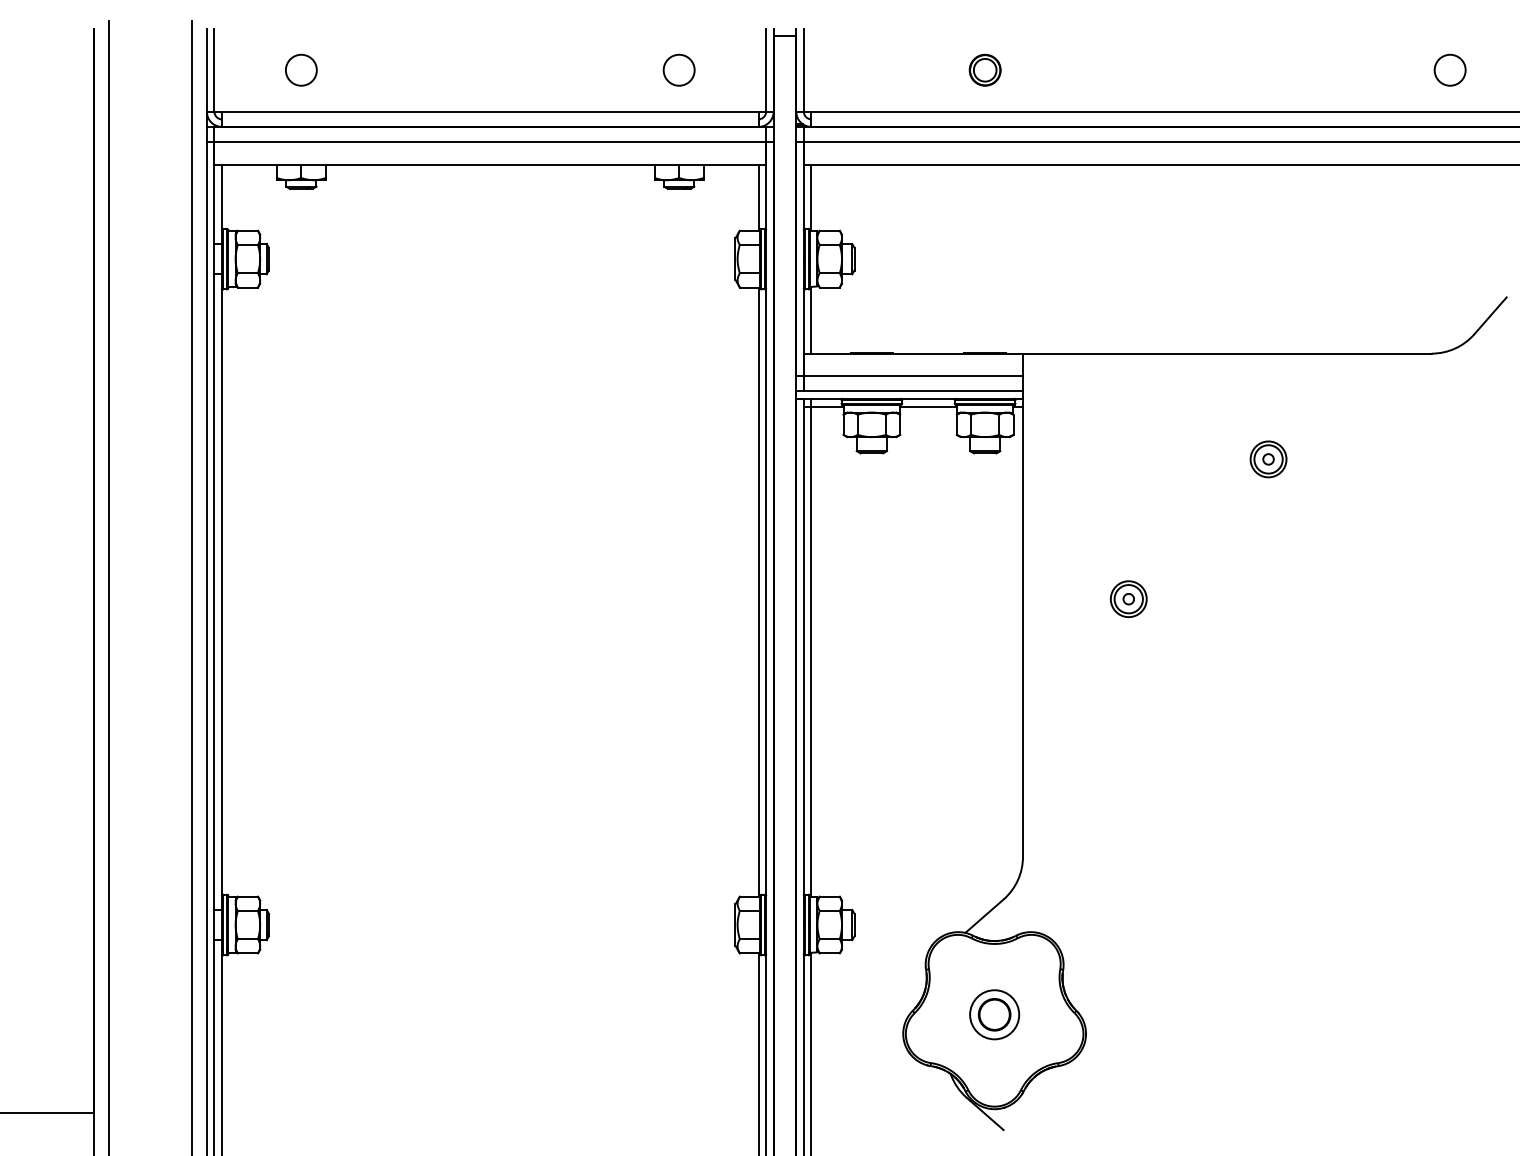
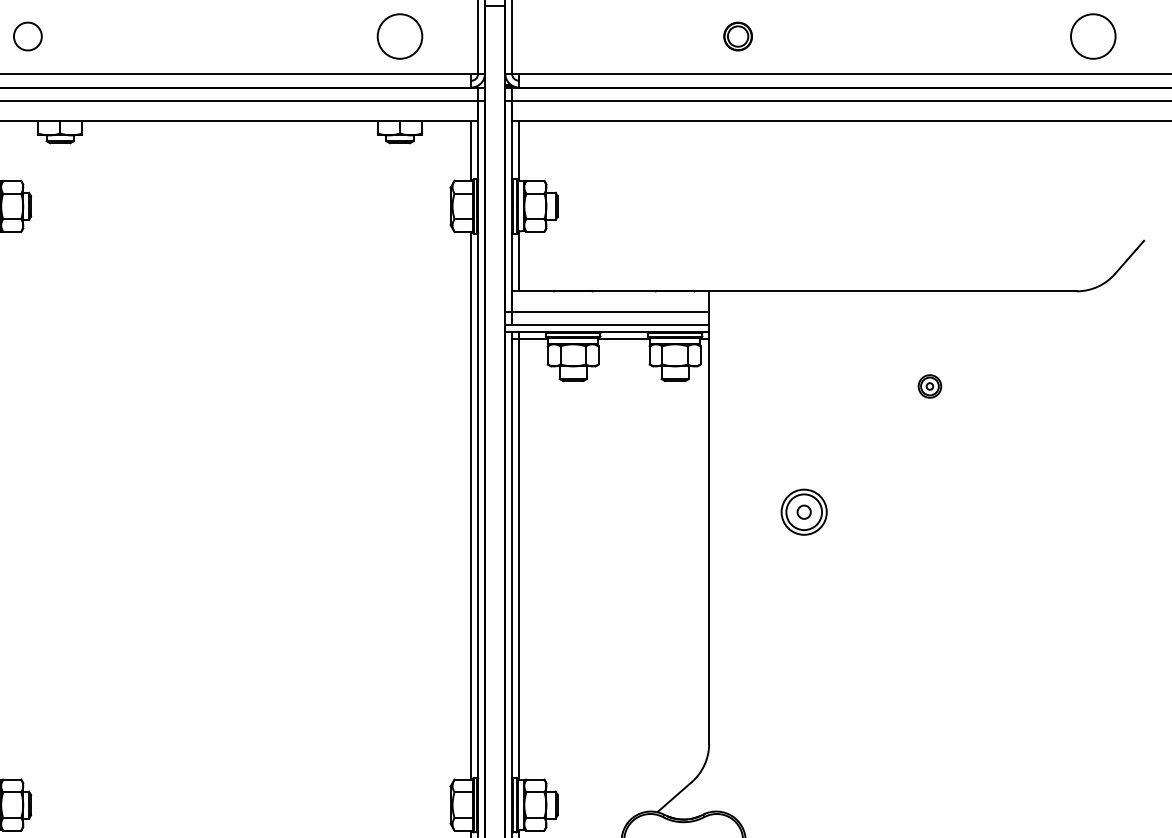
circle: (301, 69) -> (28, 35), moved
circle: (678, 69) -> (399, 35), size x1.6
part: (984, 69) -> (737, 35), moved
circle: (1449, 69) -> (1092, 35), size x1.6
part: (1268, 459) -> (929, 386), size x0.7
part: (1128, 598) -> (804, 511), size x1.4

